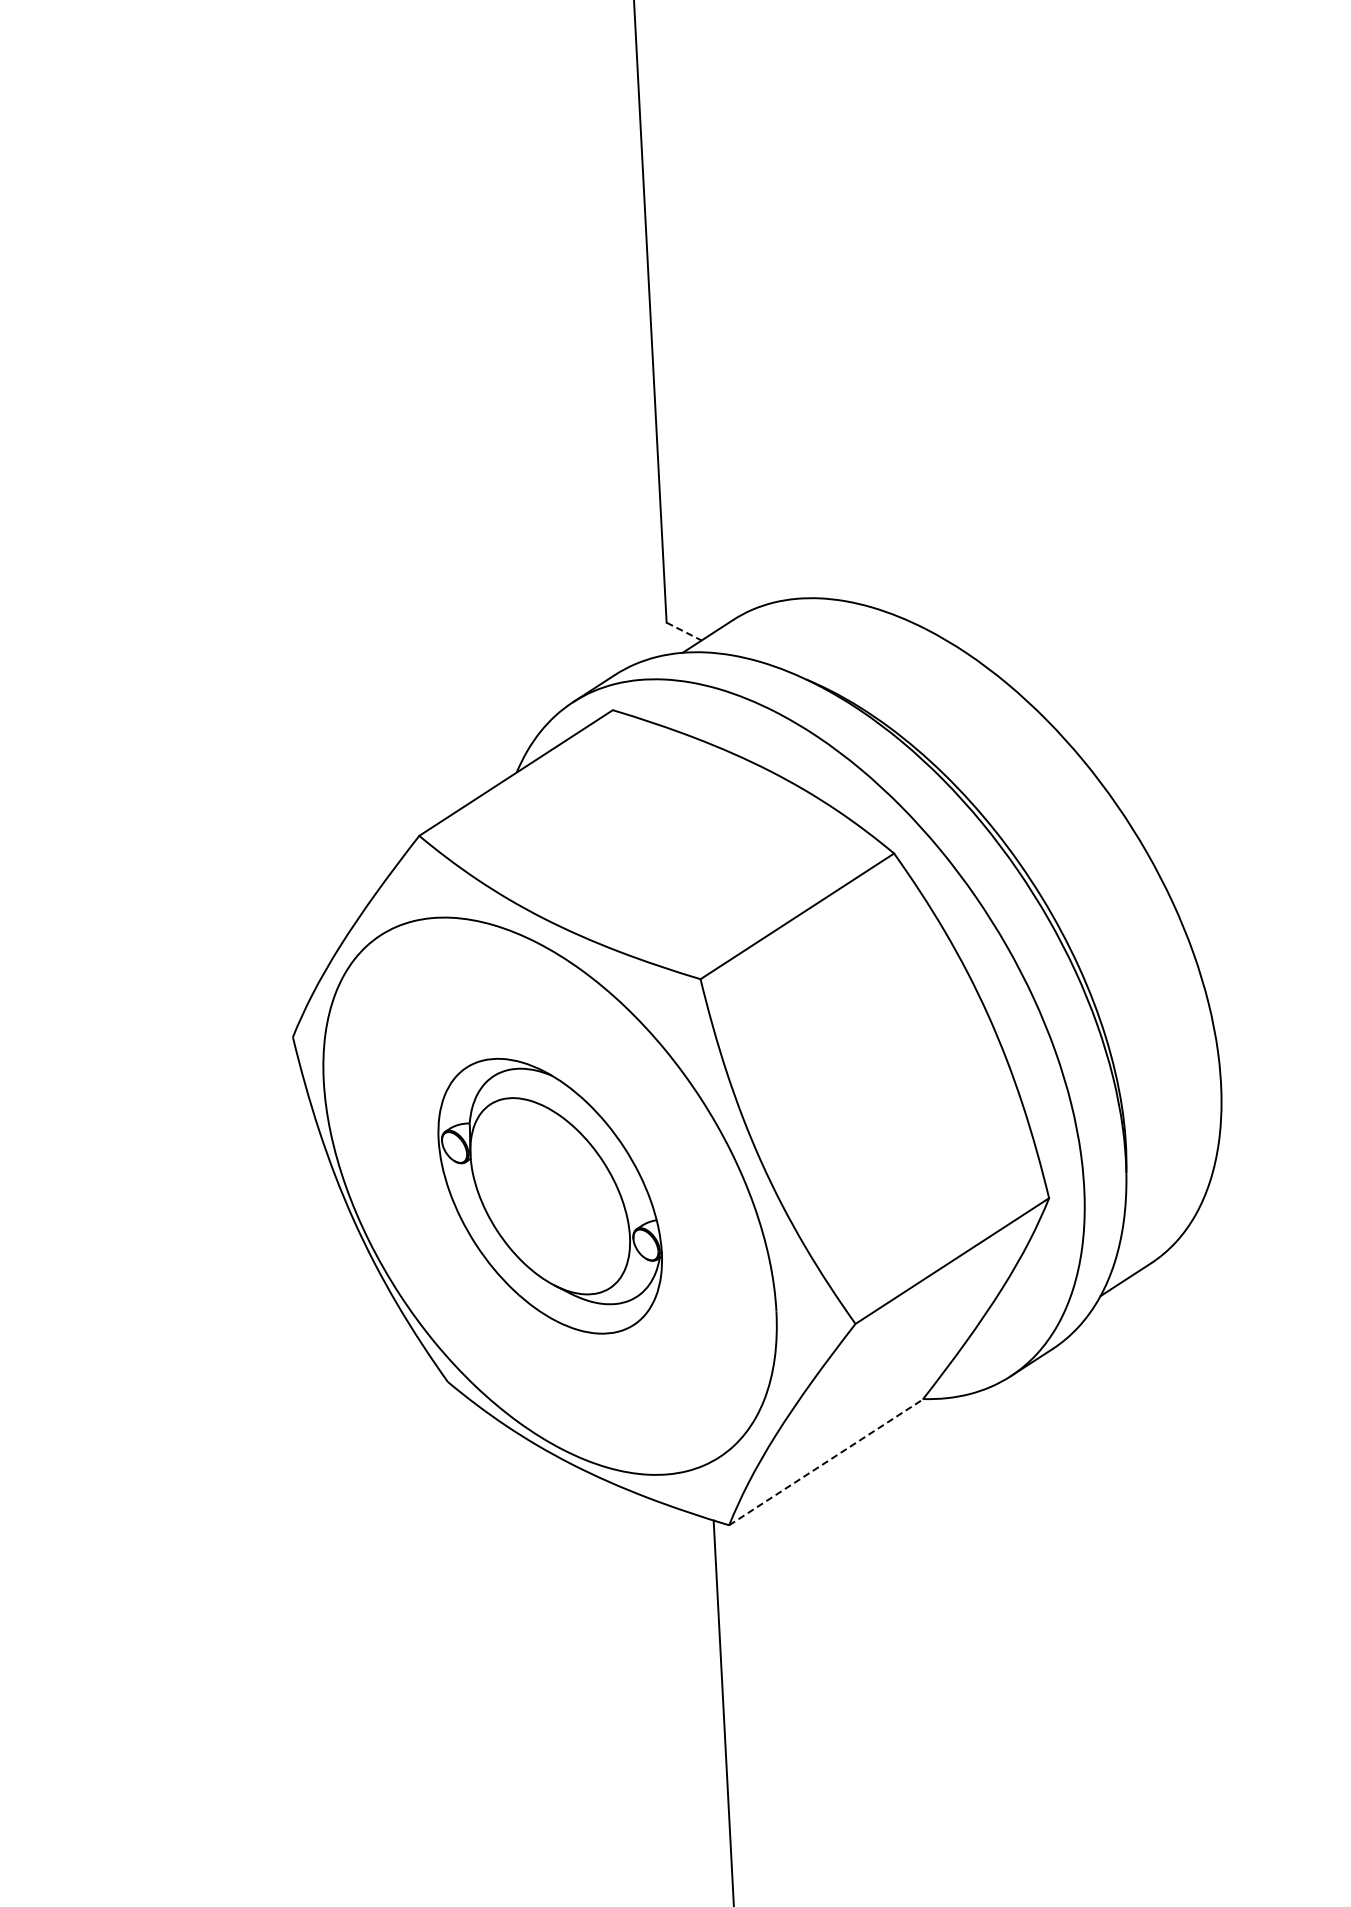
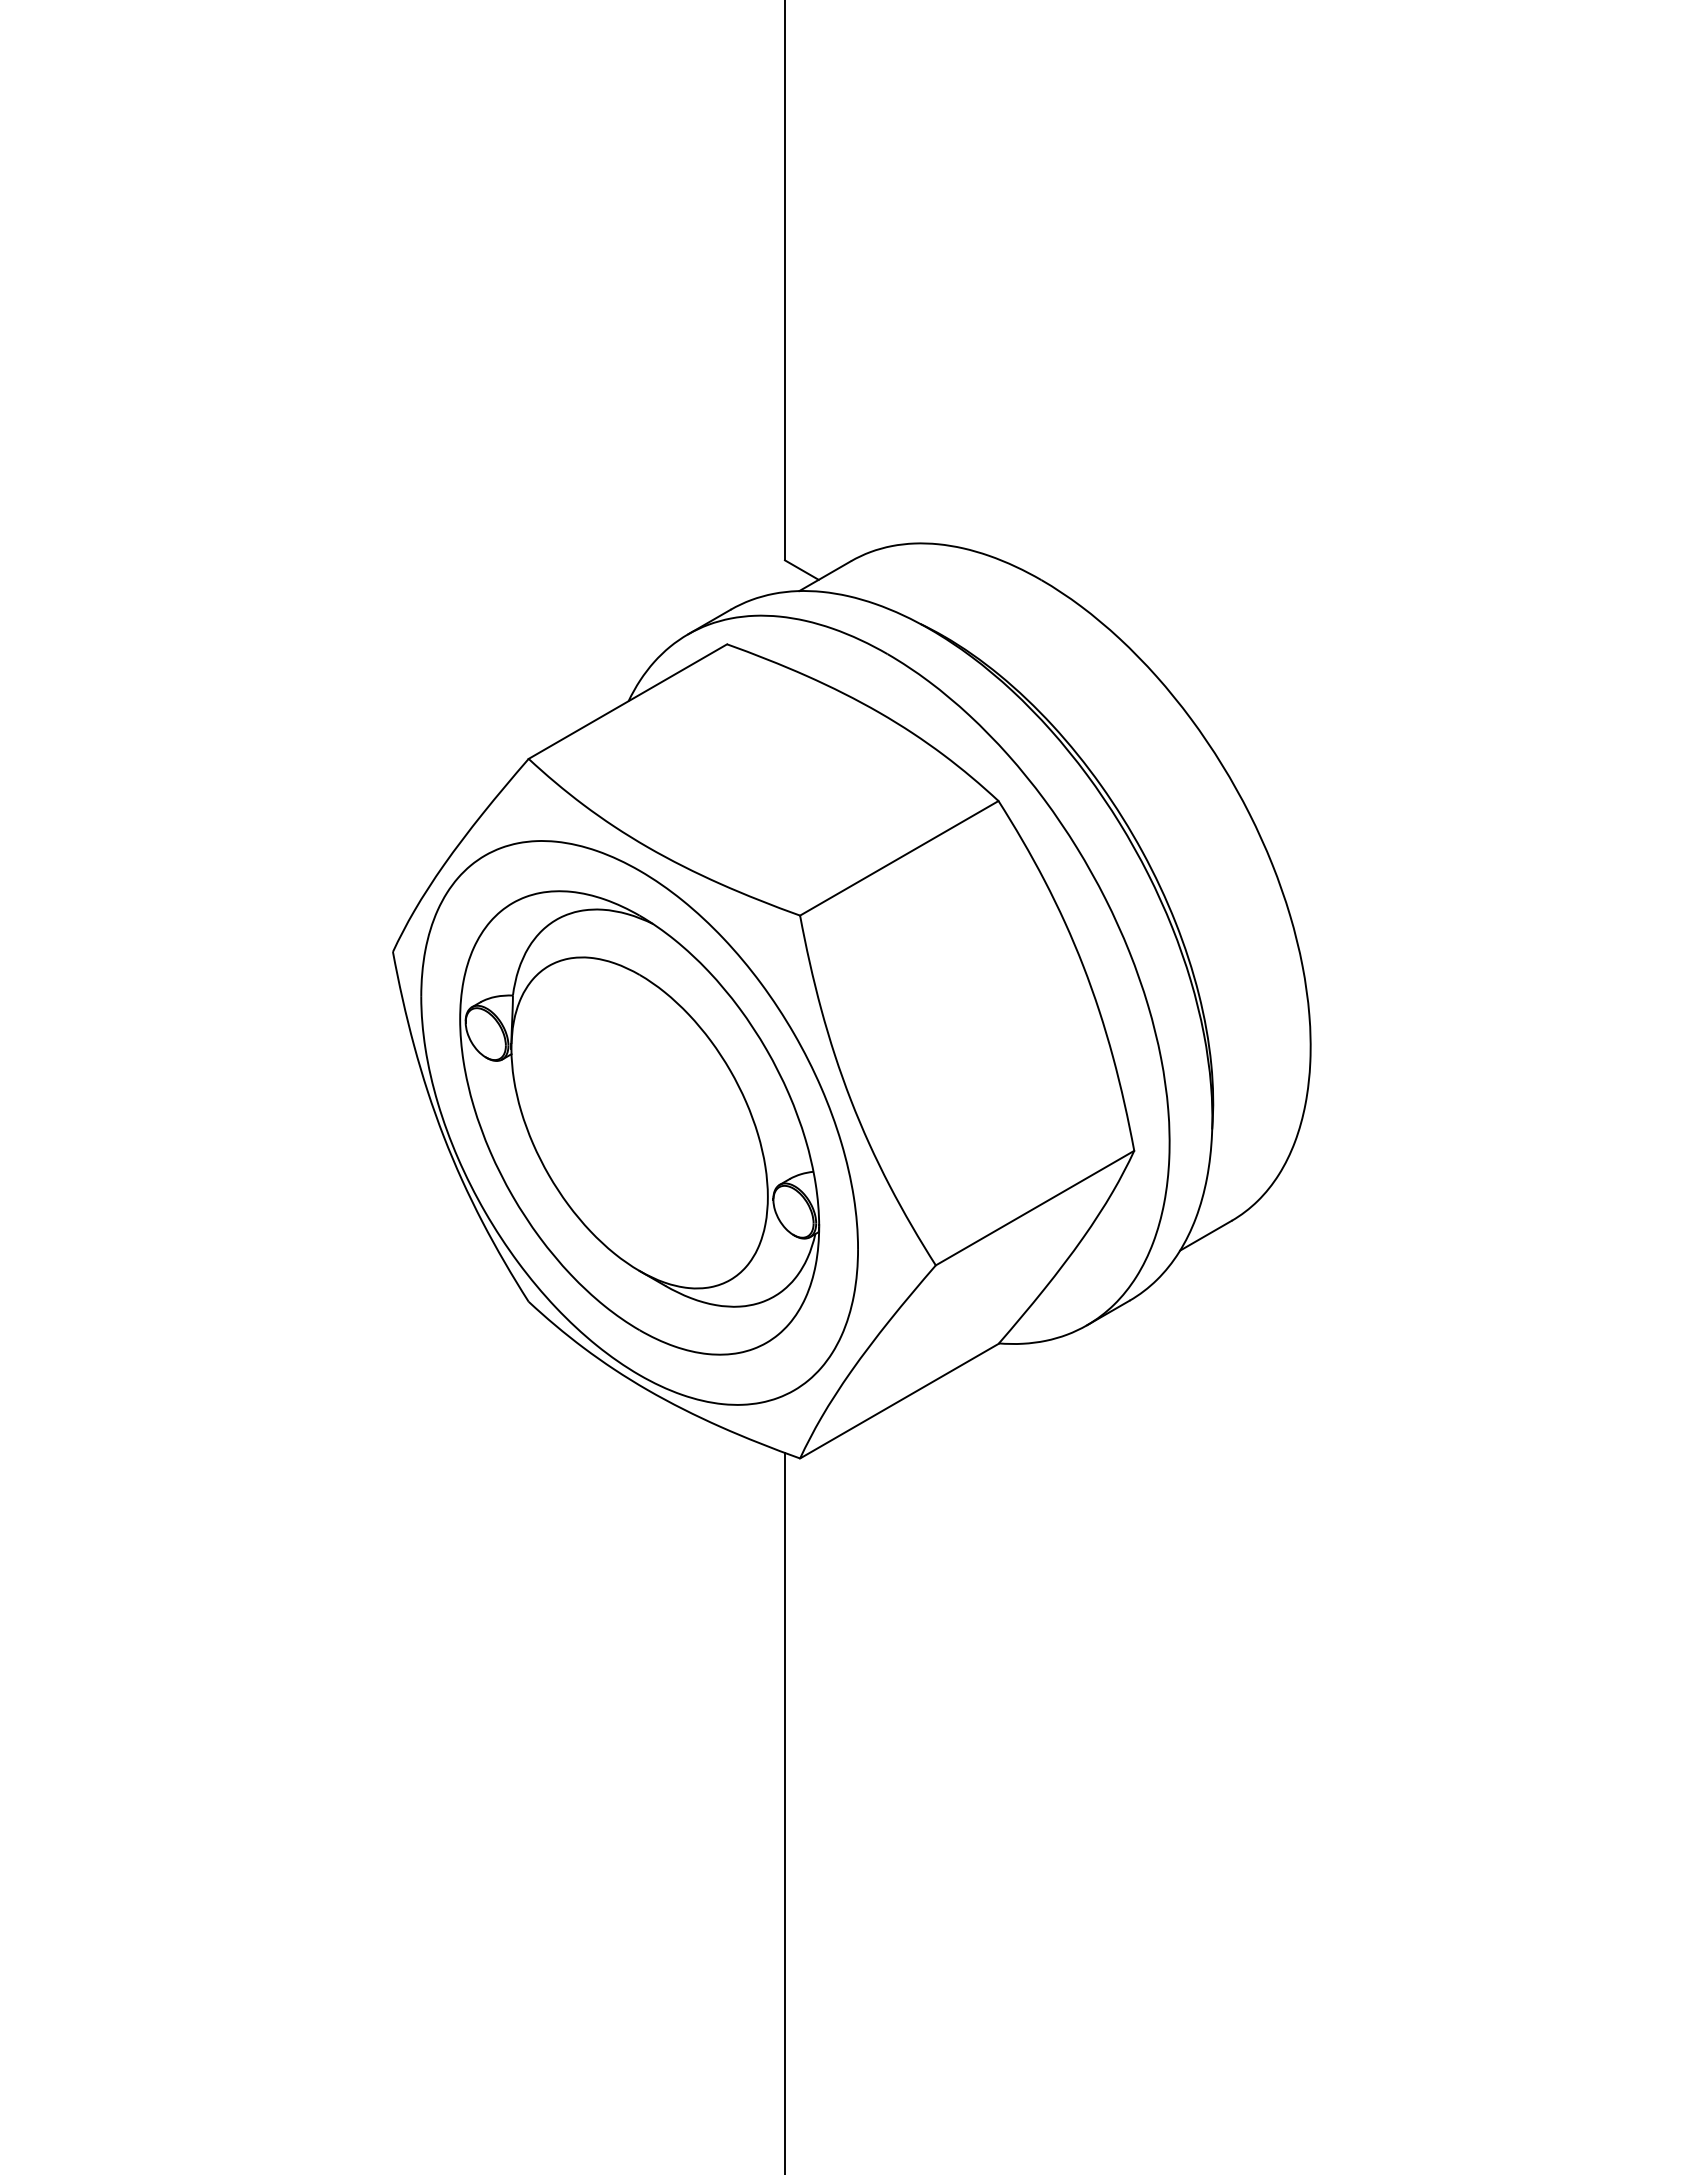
line: (683, 631) -> (801, 570), dashed -> solid
part: (549, 1195) -> (639, 1122), size x1.67
line: (826, 1462) -> (899, 1401), dashed -> solid

